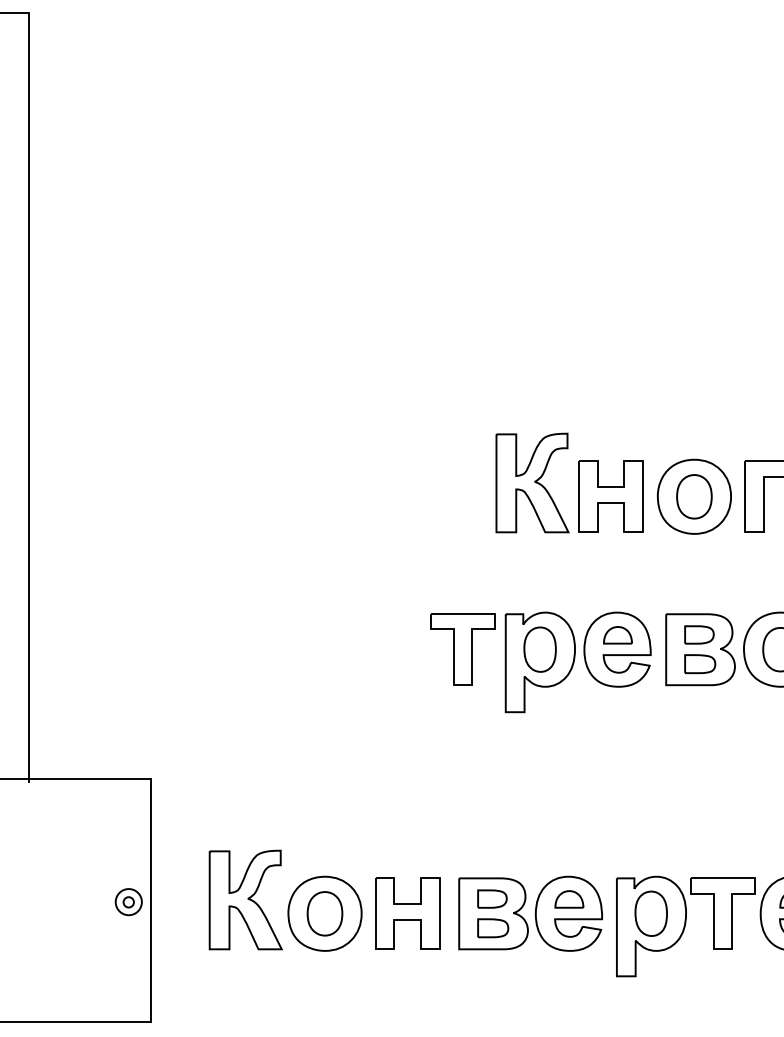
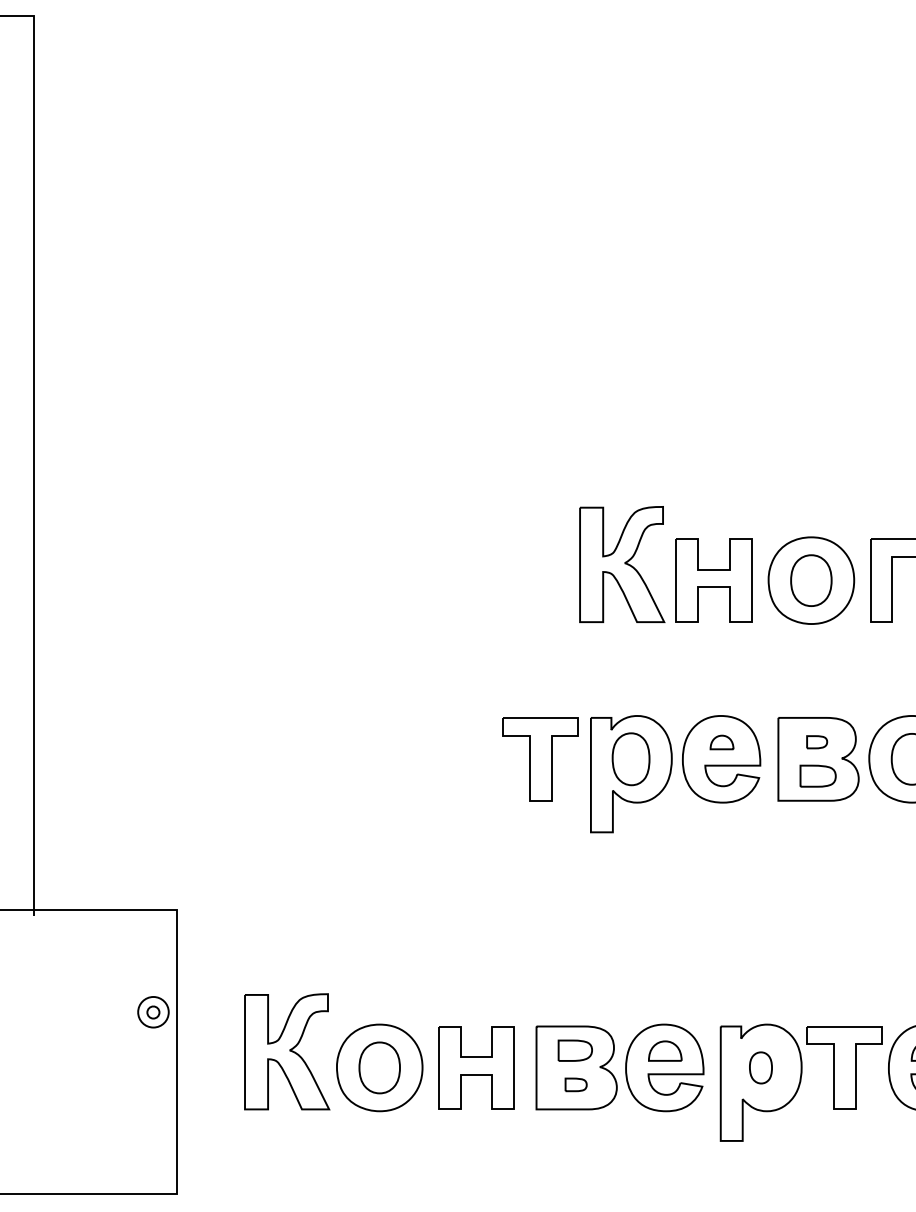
part: (617, 635) -> (721, 742), size x0.7
part: (698, 635) -> (816, 742), size x0.6
part: (128, 902) -> (153, 1012), moved
part: (650, 913) -> (760, 1067), size x0.6
part: (492, 928) -> (575, 1084), size x0.6

